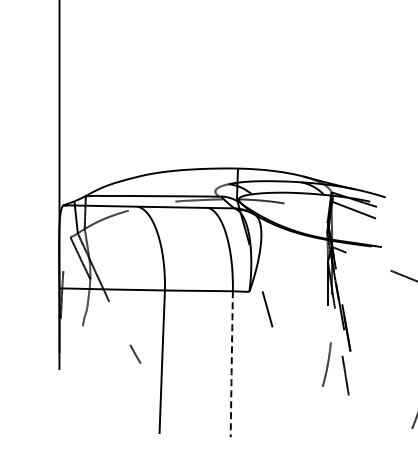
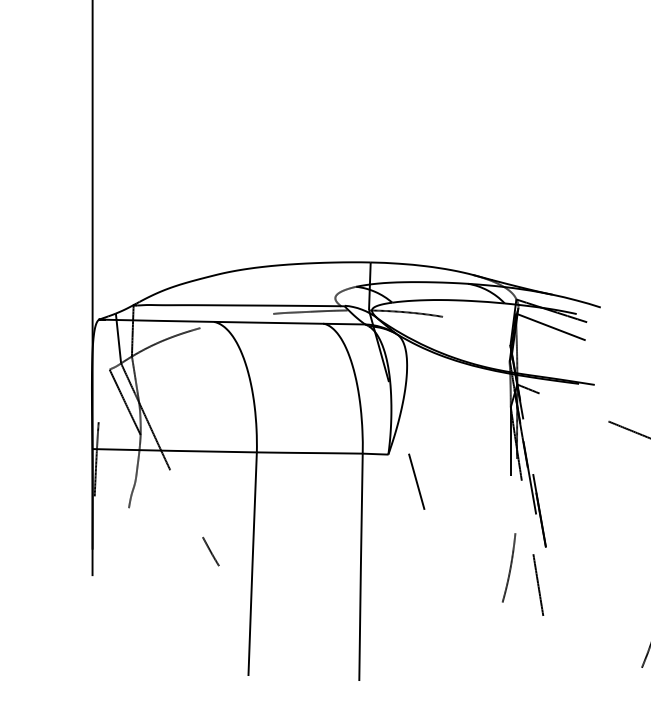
arc: (231, 364) -> (360, 567), dashed -> solid

